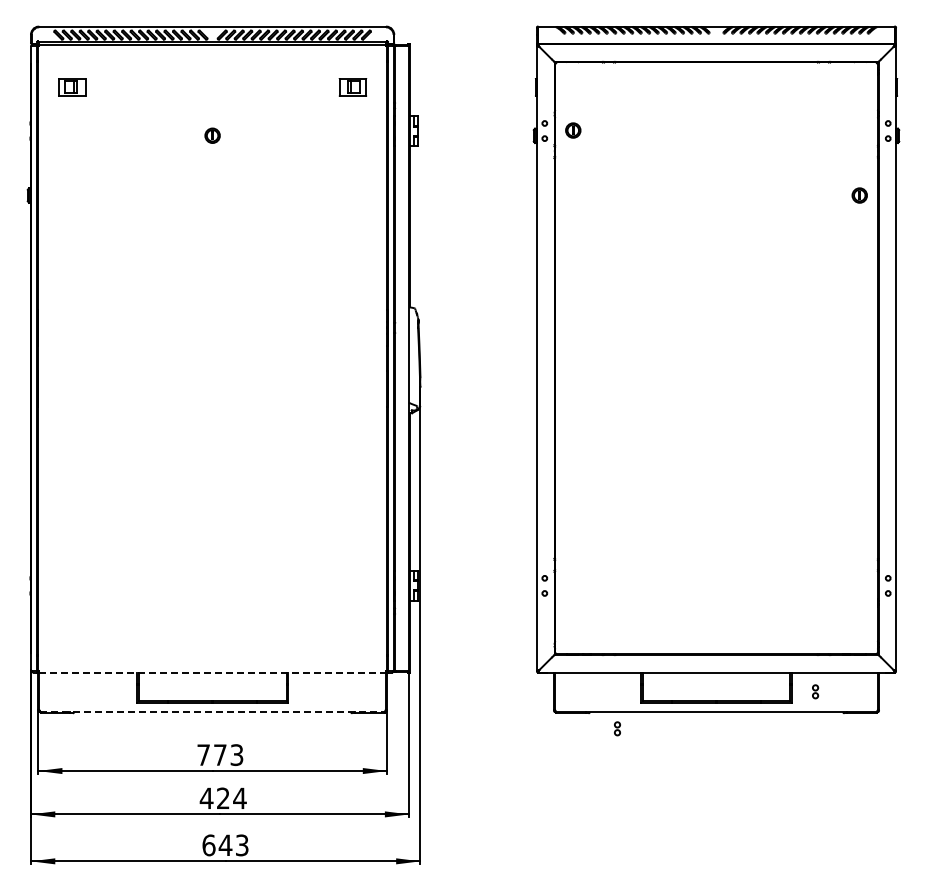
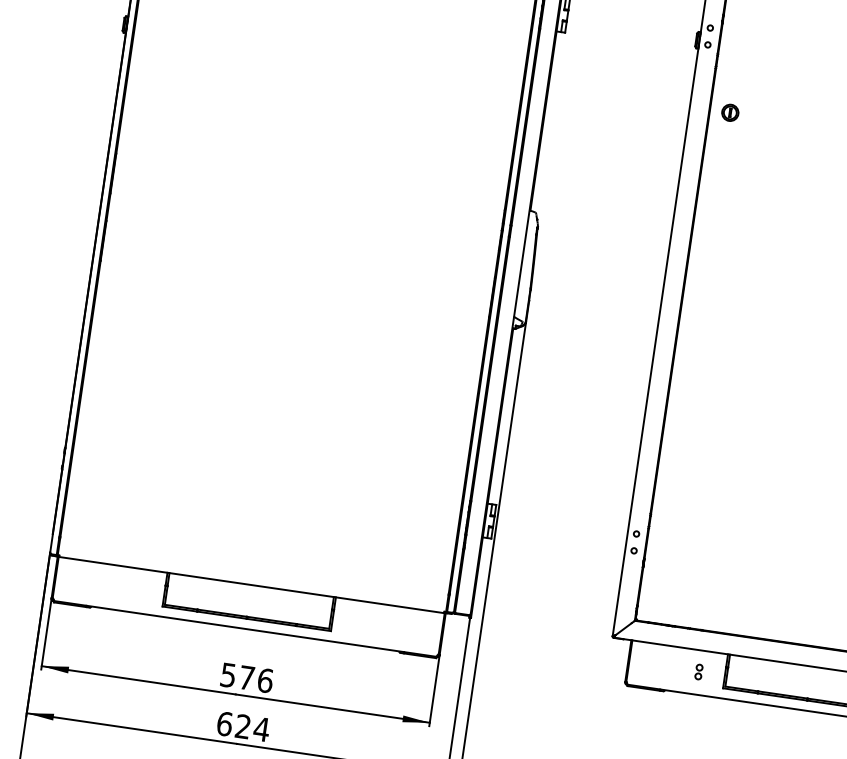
part: (573, 130) -> (730, 112), moved
line: (213, 672) -> (252, 585), dashed -> solid
line: (212, 712) -> (245, 629), dashed -> solid
part: (617, 728) -> (699, 671), moved
text: (220, 755) -> (247, 678), 773 -> 576
text: (206, 798) -> (224, 724), 424 -> 624

